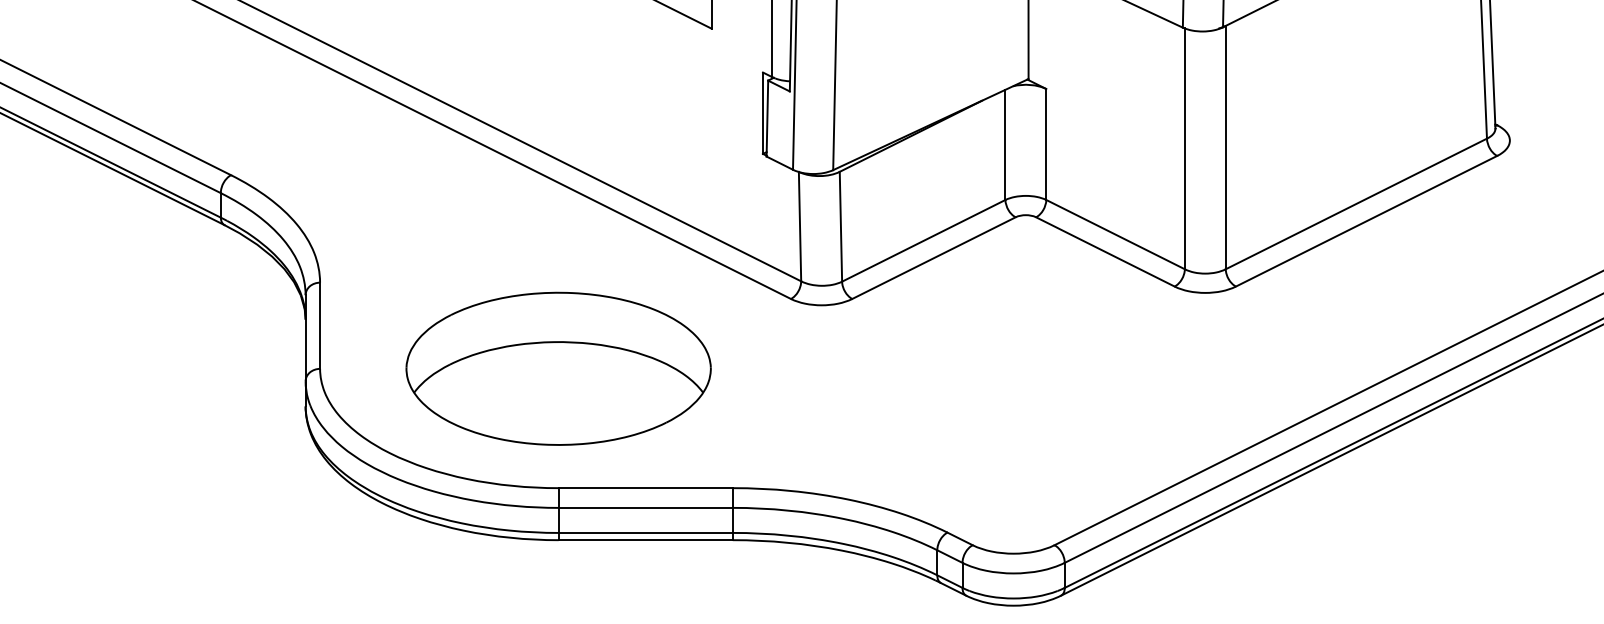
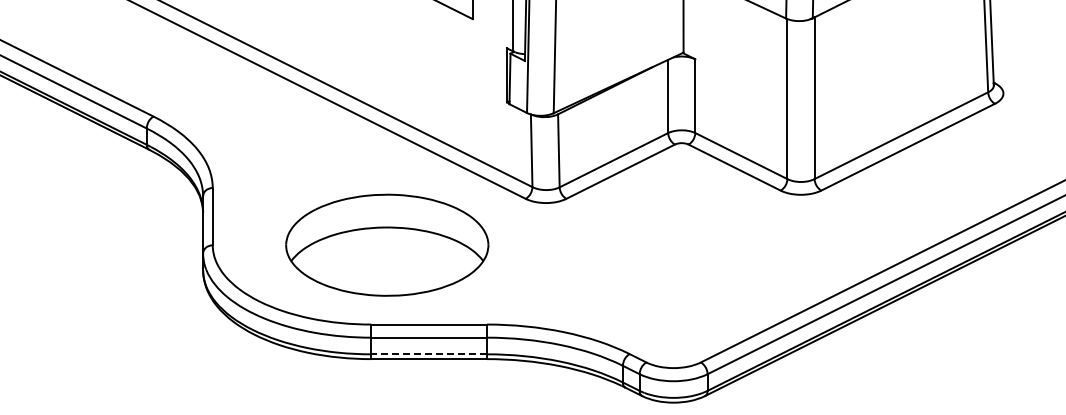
part: (558, 367) -> (387, 244), moved
line: (646, 533) -> (429, 354), solid -> dashed

